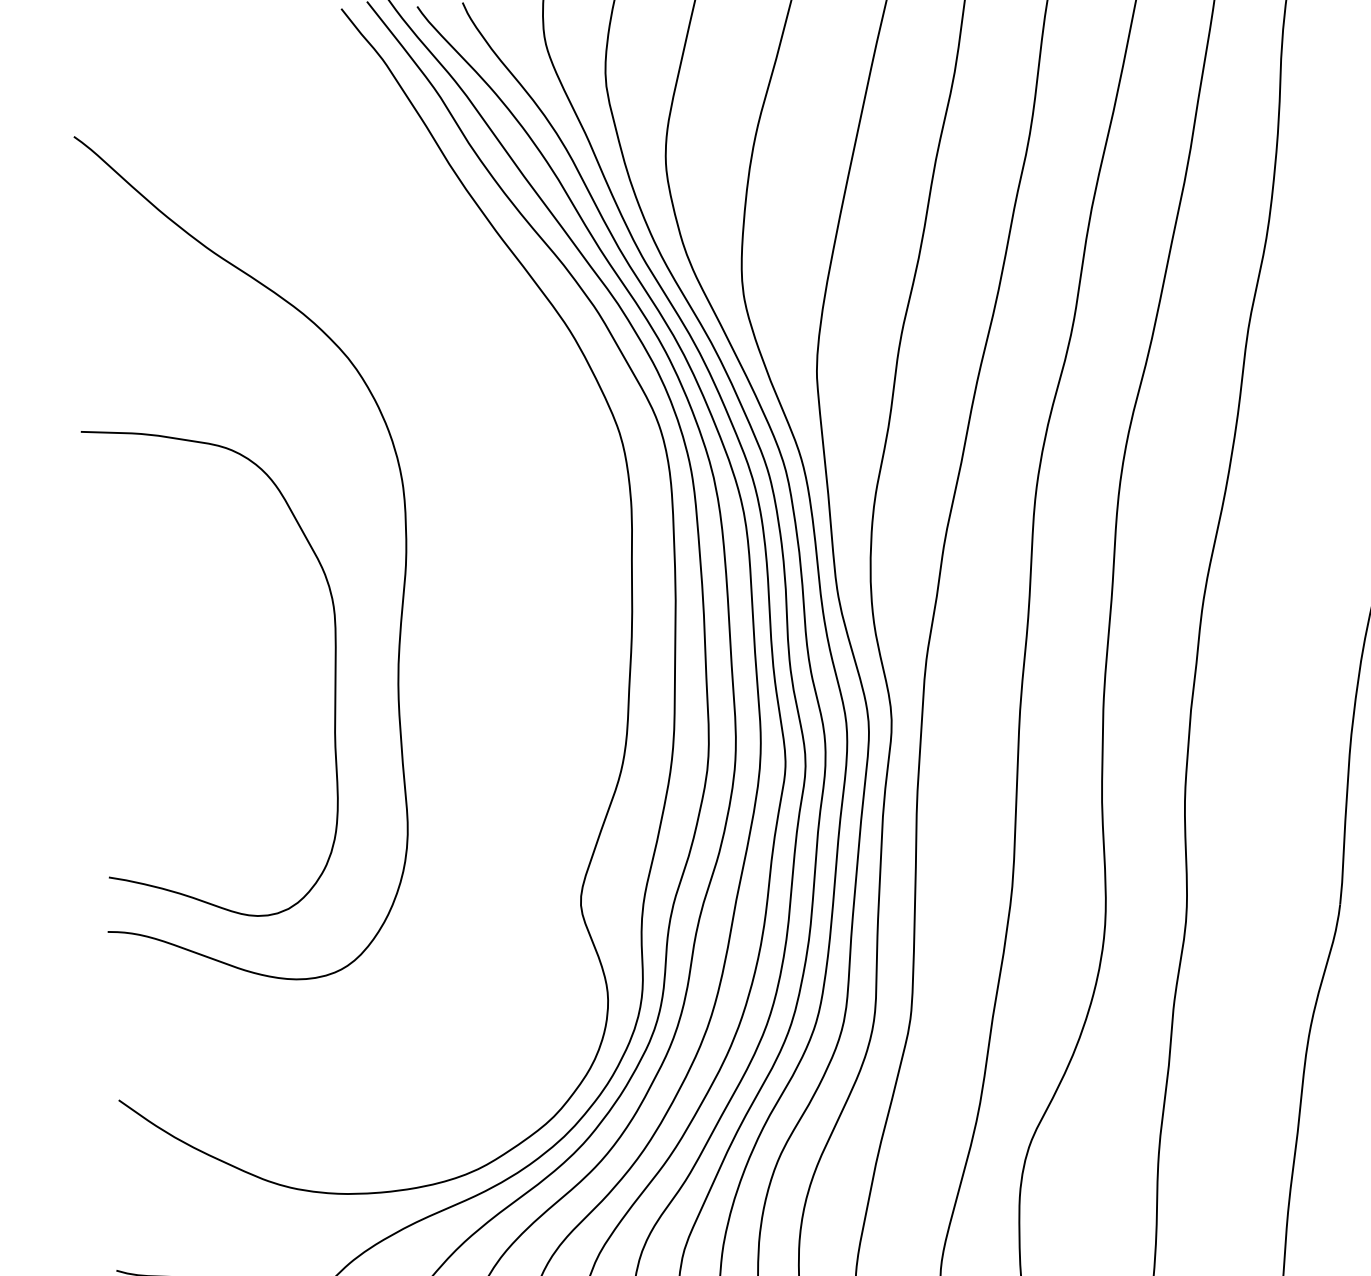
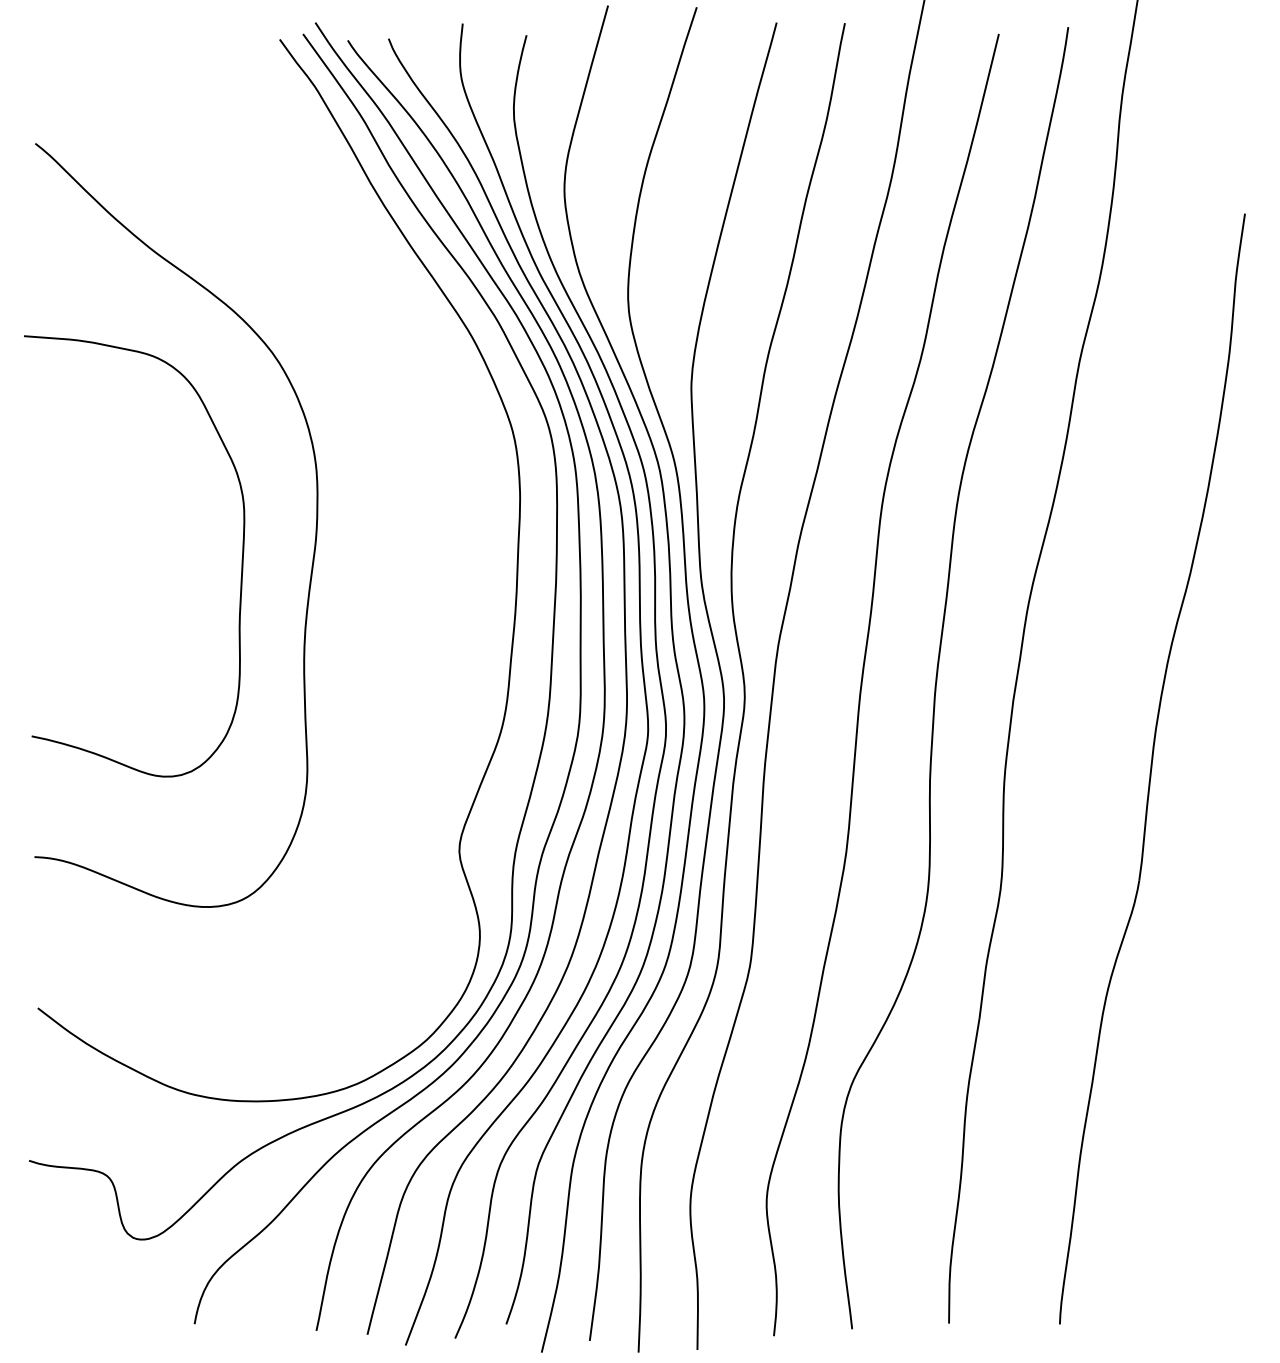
curve: (334, 670) -> (241, 559), moved

